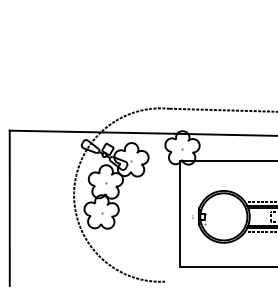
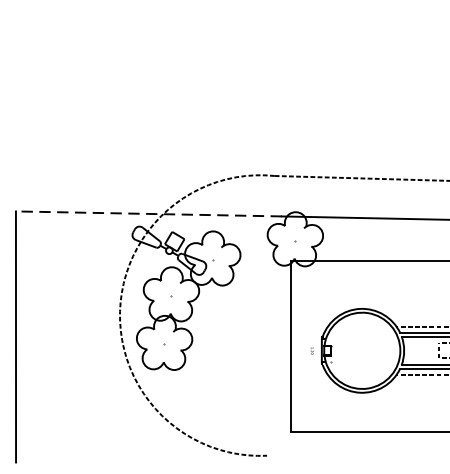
line: (91, 132) -> (148, 214), solid -> dashed

